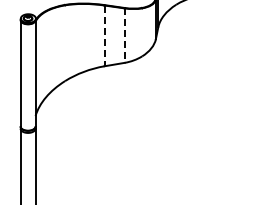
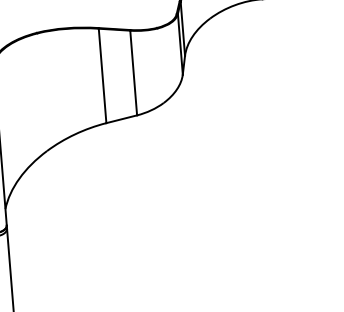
line: (104, 36) -> (102, 76), dashed -> solid
line: (124, 36) -> (133, 74), dashed -> solid

